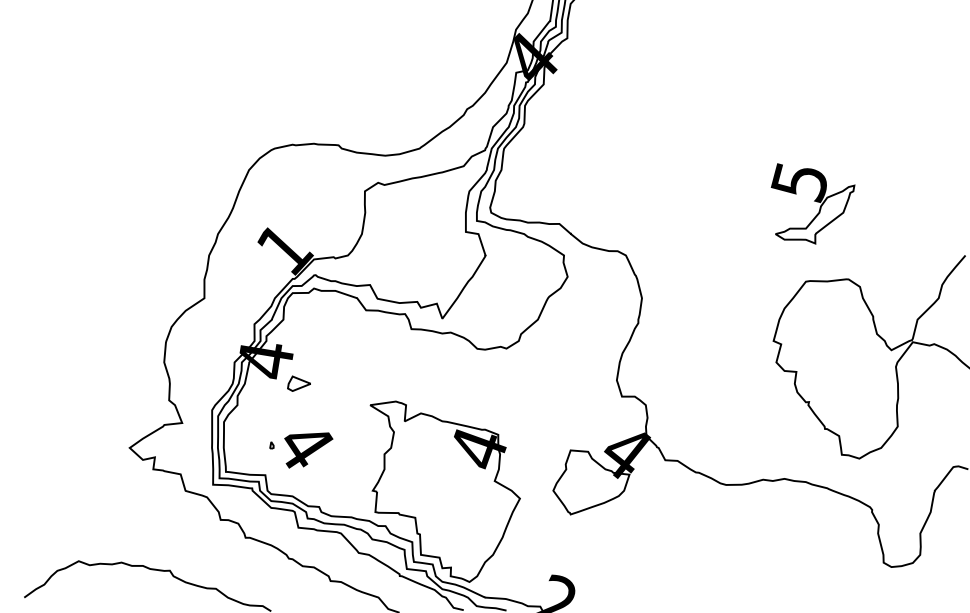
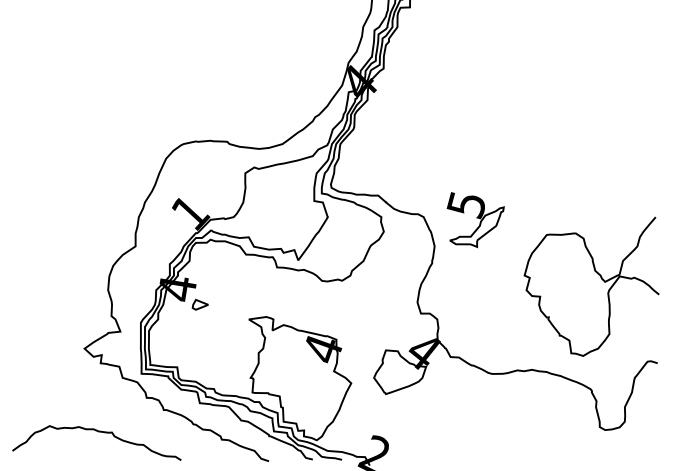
part: (812, 204) -> (475, 220), moved
part: (300, 450) -> (201, 350), removed

